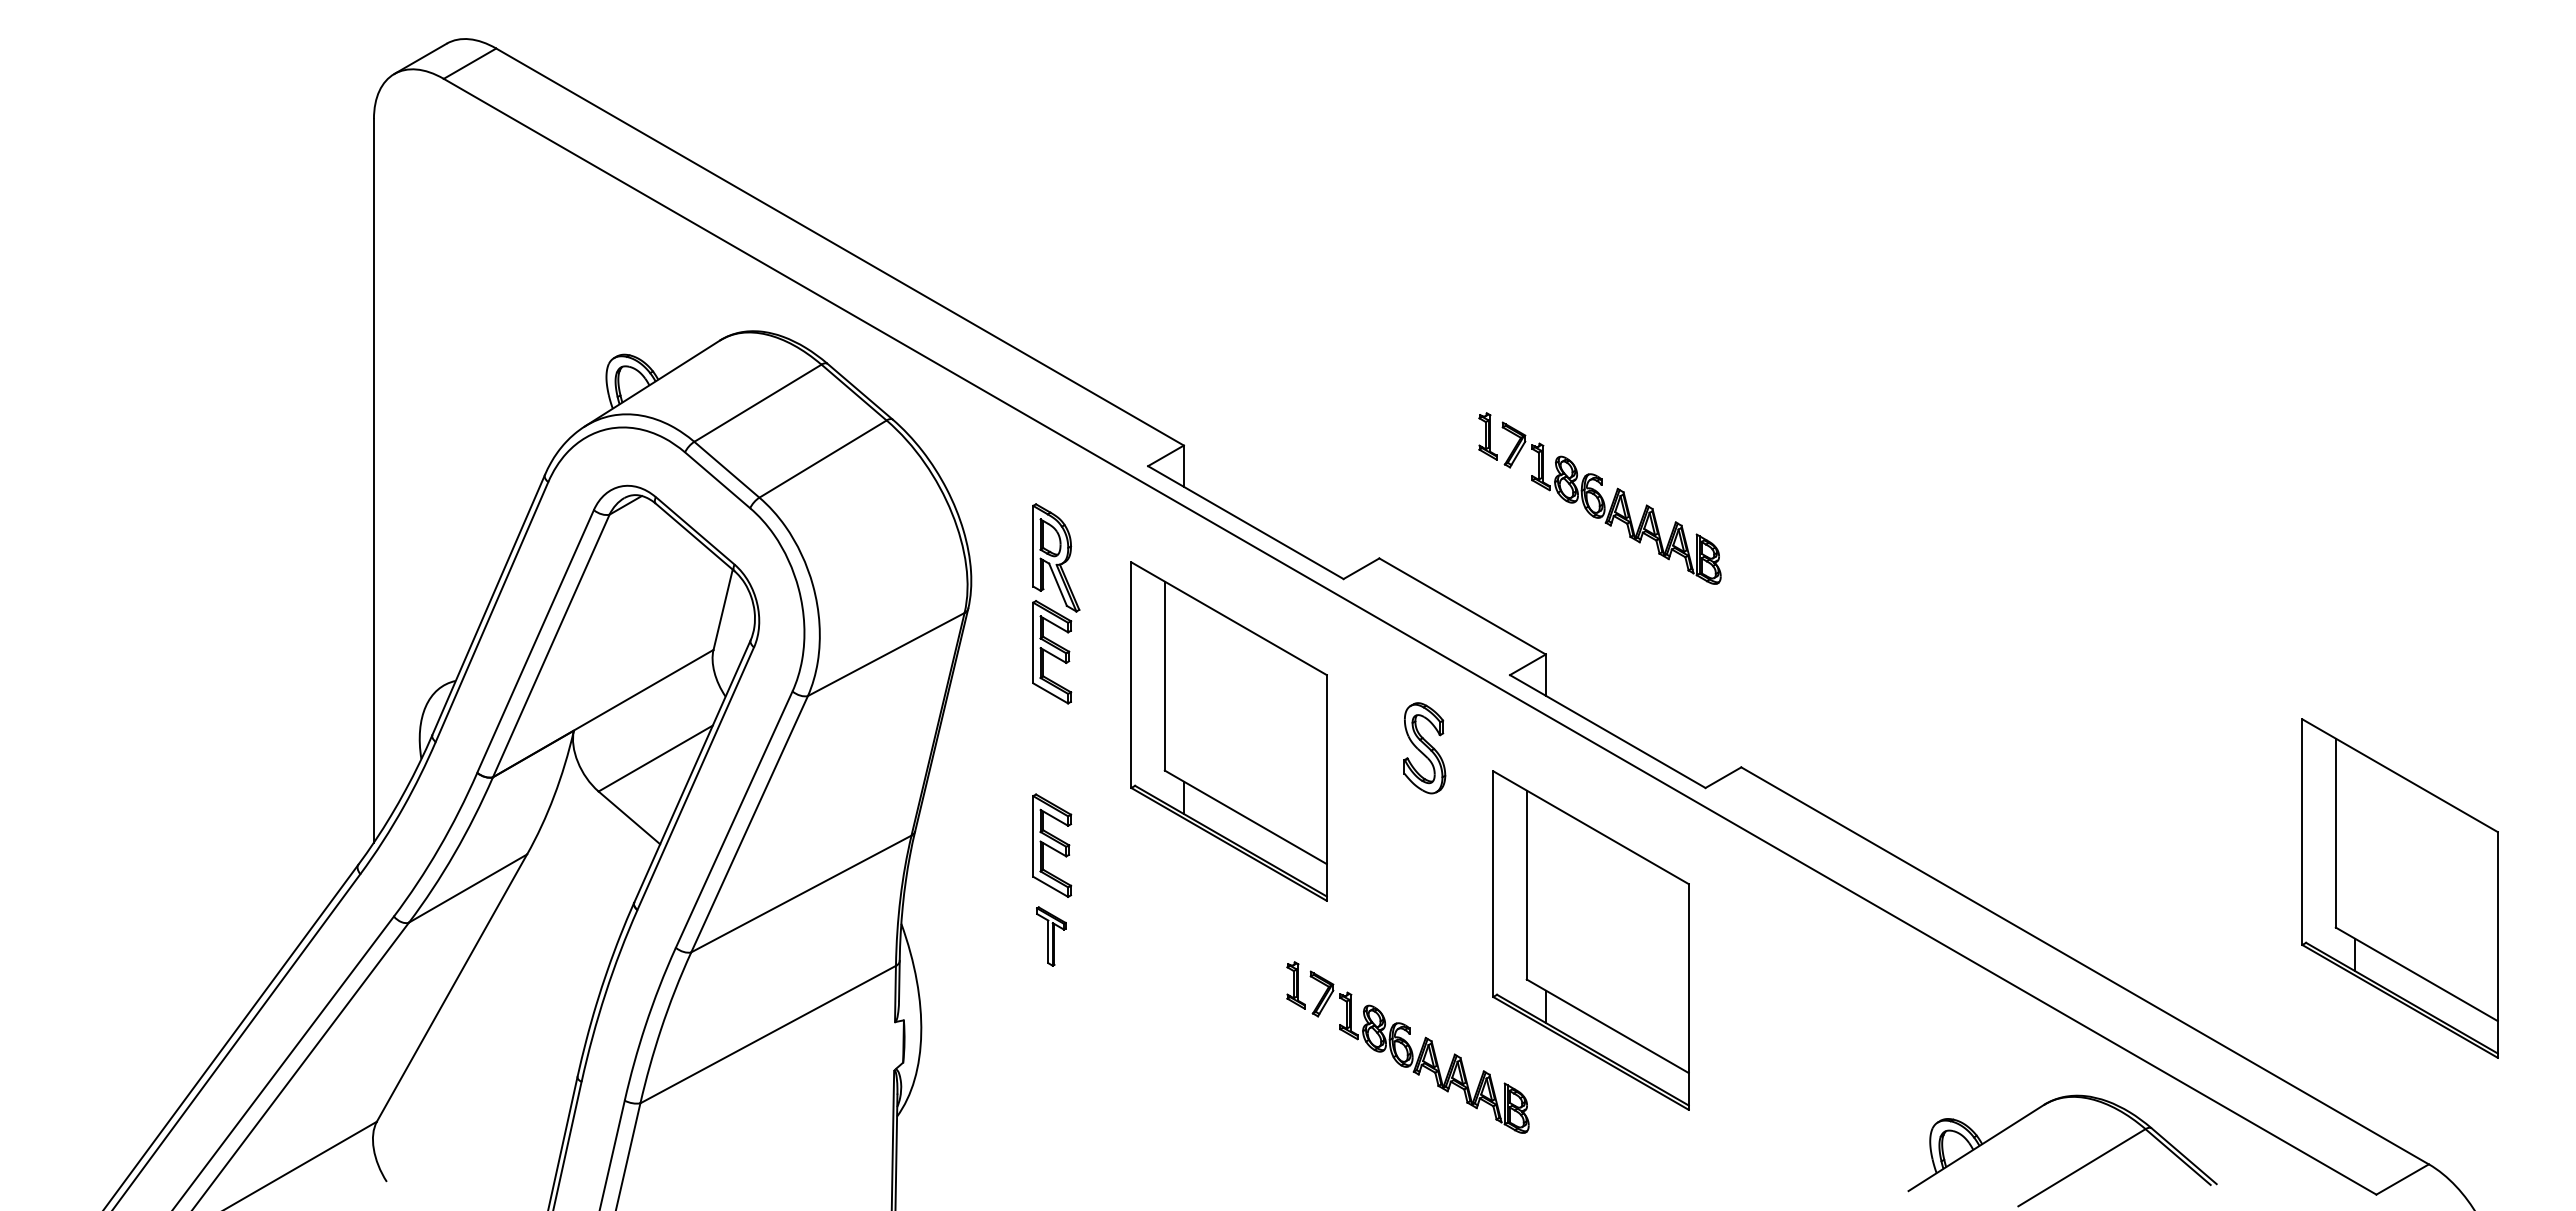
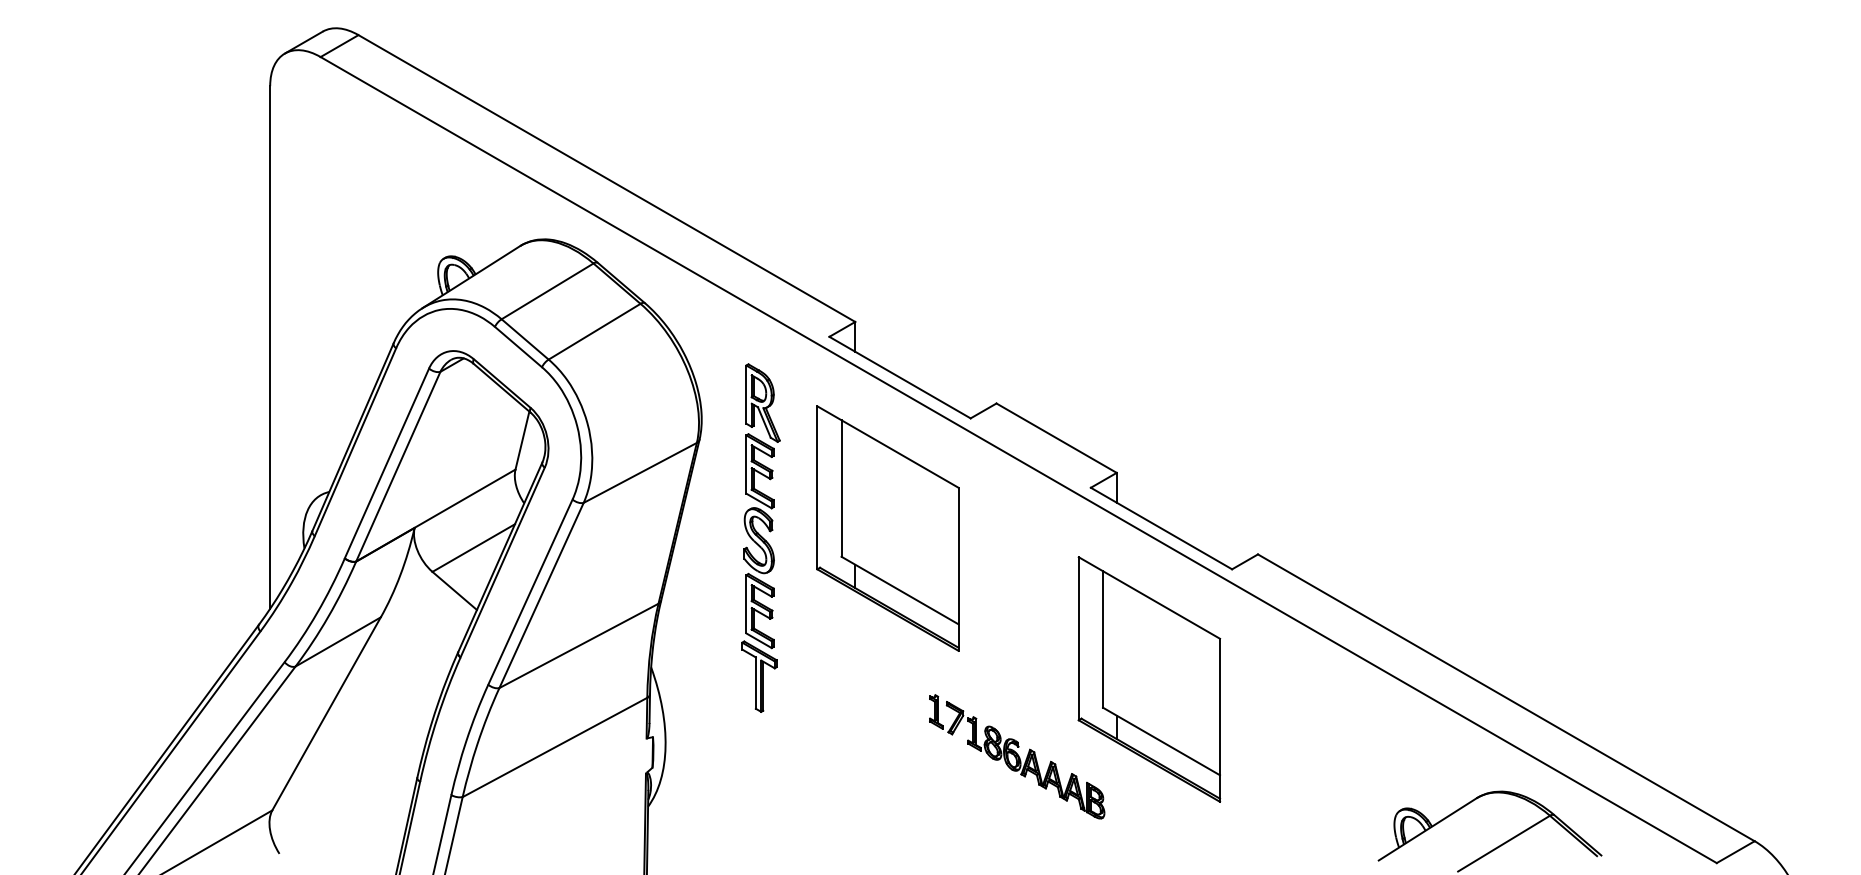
part: (1599, 498) -> (1155, 360), removed
part: (1424, 748) -> (758, 540), moved
part: (2399, 888) -> (1733, 641), removed
part: (1051, 936) -> (759, 676), size x1.67

